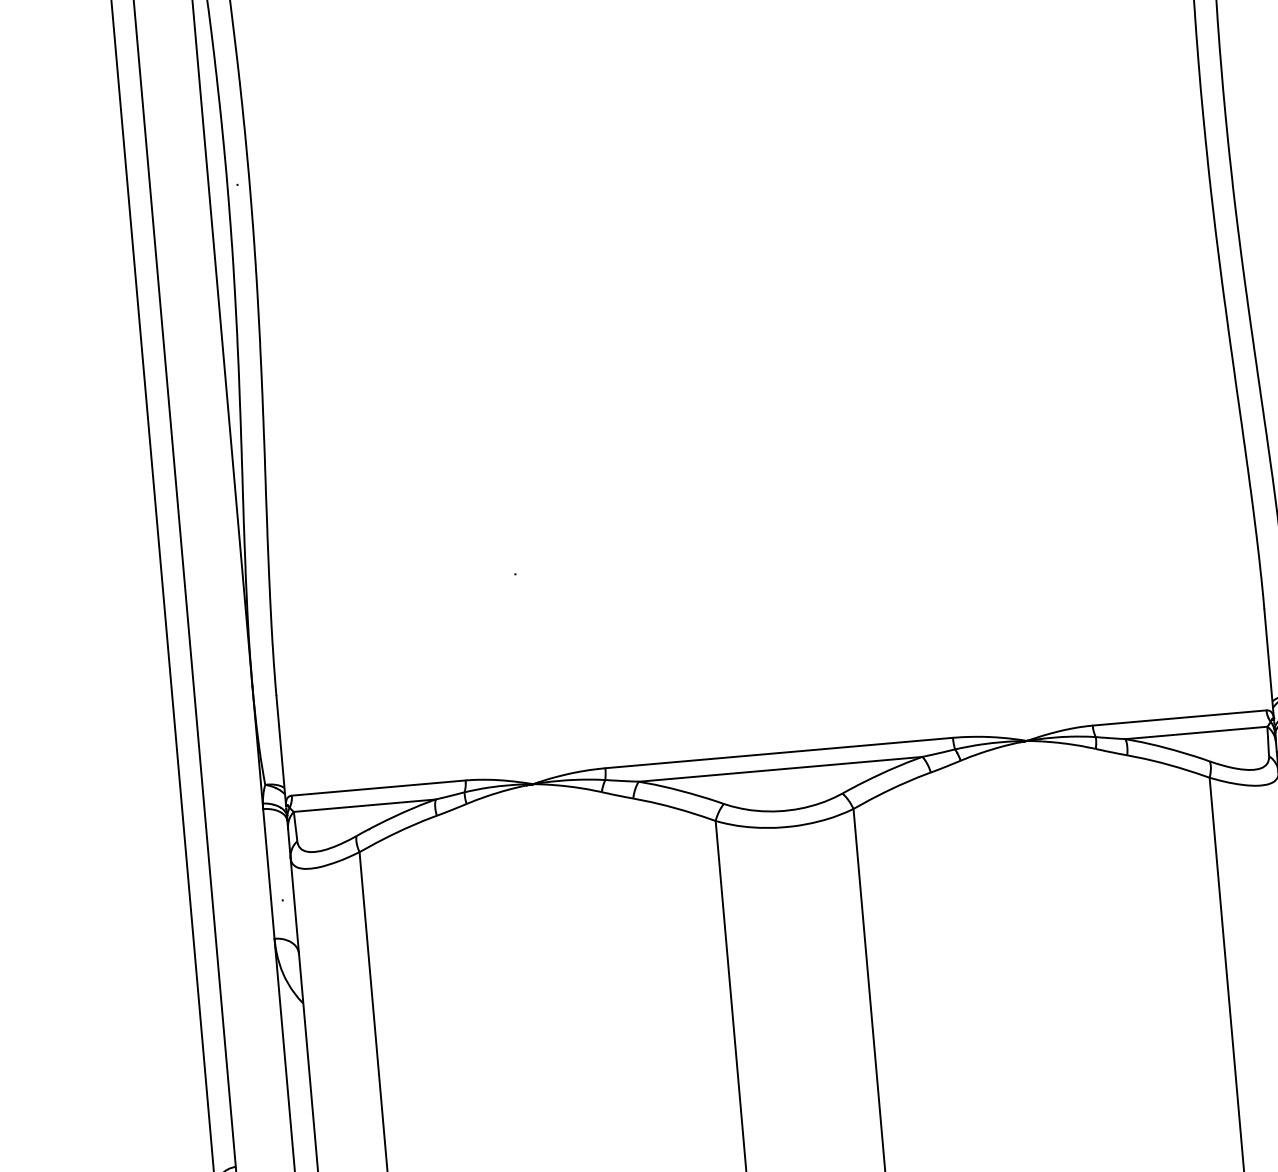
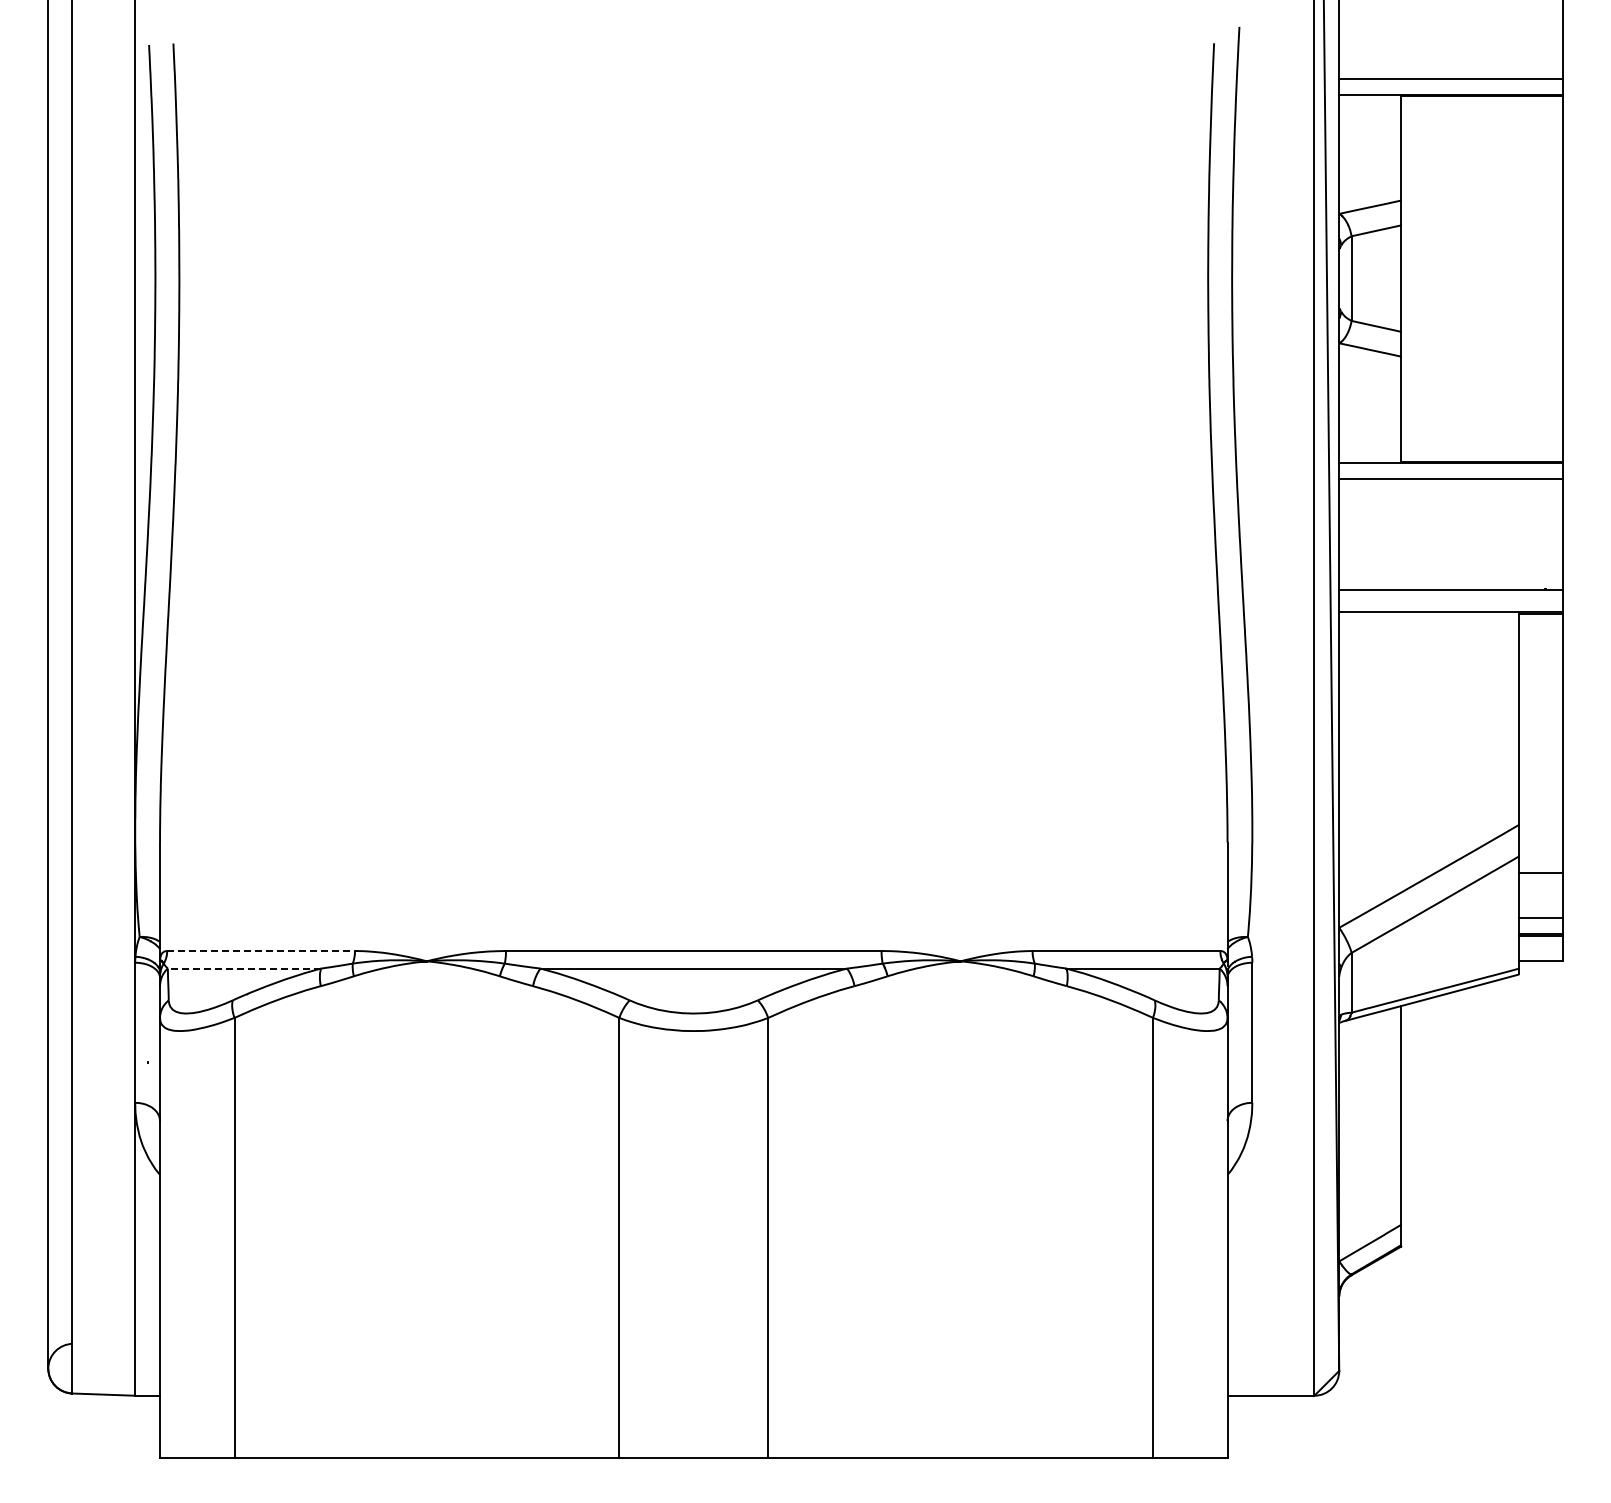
line: (379, 788) -> (261, 951), solid -> dashed
line: (364, 805) -> (244, 968), solid -> dashed

